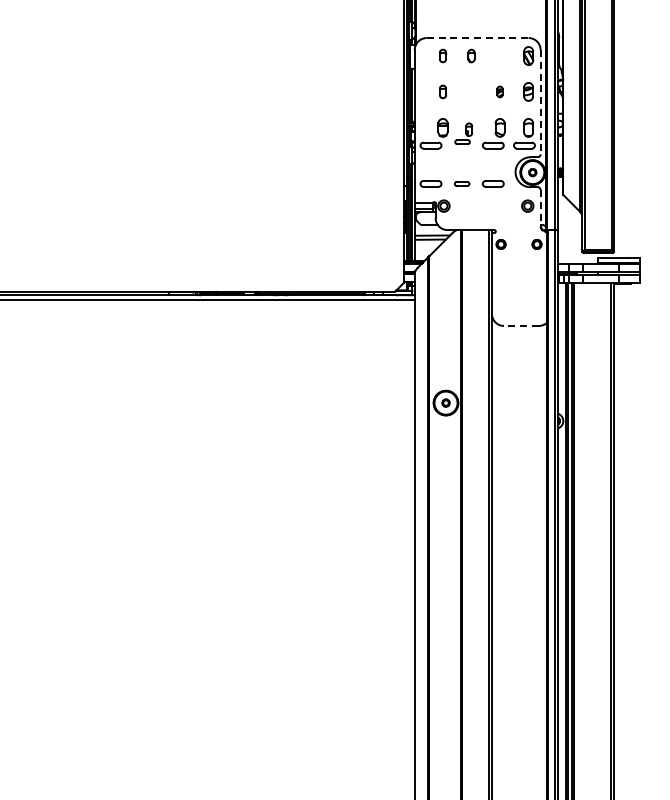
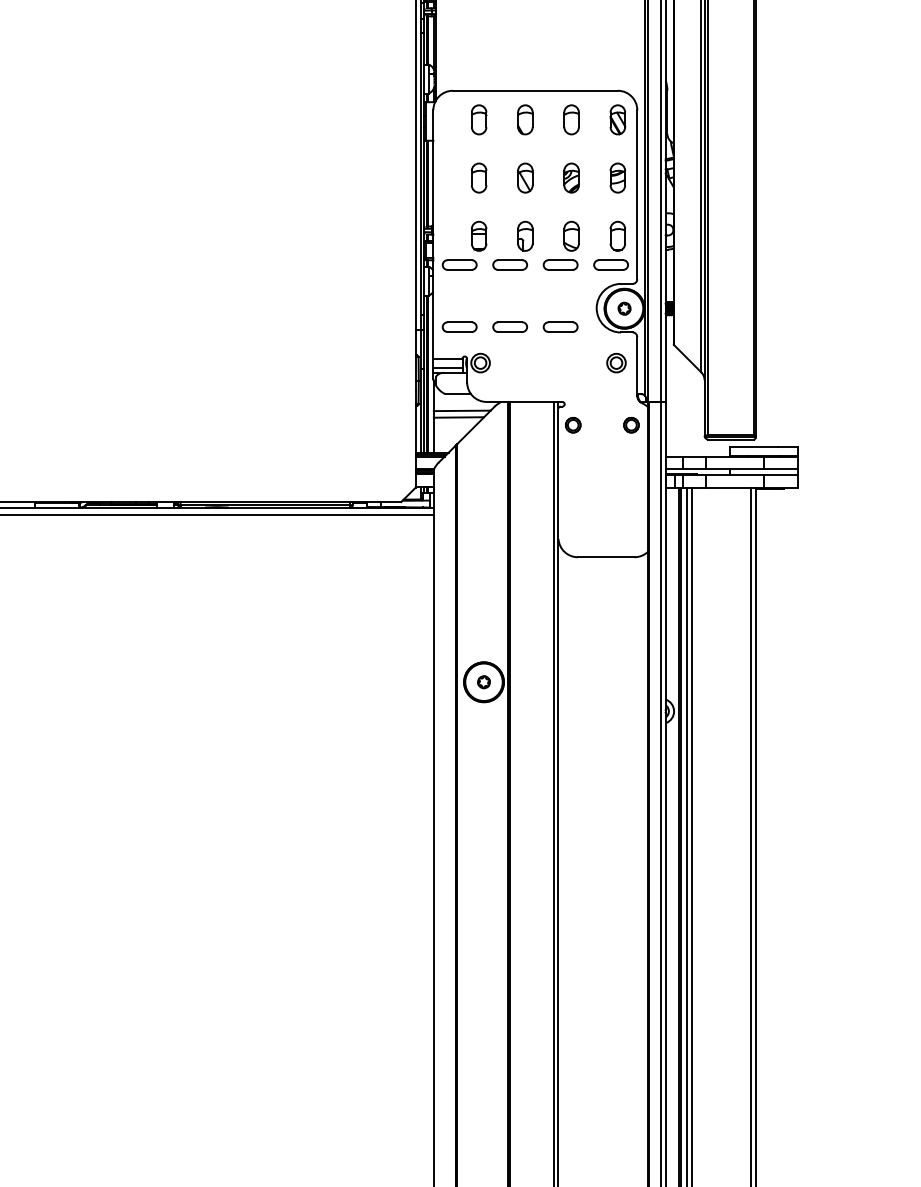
line: (477, 38) -> (535, 91), dashed -> solid
part: (442, 55) -> (478, 119), size x1.43
part: (471, 55) -> (525, 119), size x1.43
part: (499, 55) -> (570, 119), added
part: (442, 91) -> (478, 177), size x1.43
part: (471, 91) -> (525, 177), added
part: (499, 91) -> (570, 177), size x1.67
line: (540, 102) -> (637, 195), dashed -> solid
part: (463, 133) -> (512, 245), size x1.43
part: (461, 183) -> (509, 326), size x1.43
line: (540, 208) -> (637, 366), dashed -> solid
line: (520, 325) -> (604, 556), dashed -> solid

